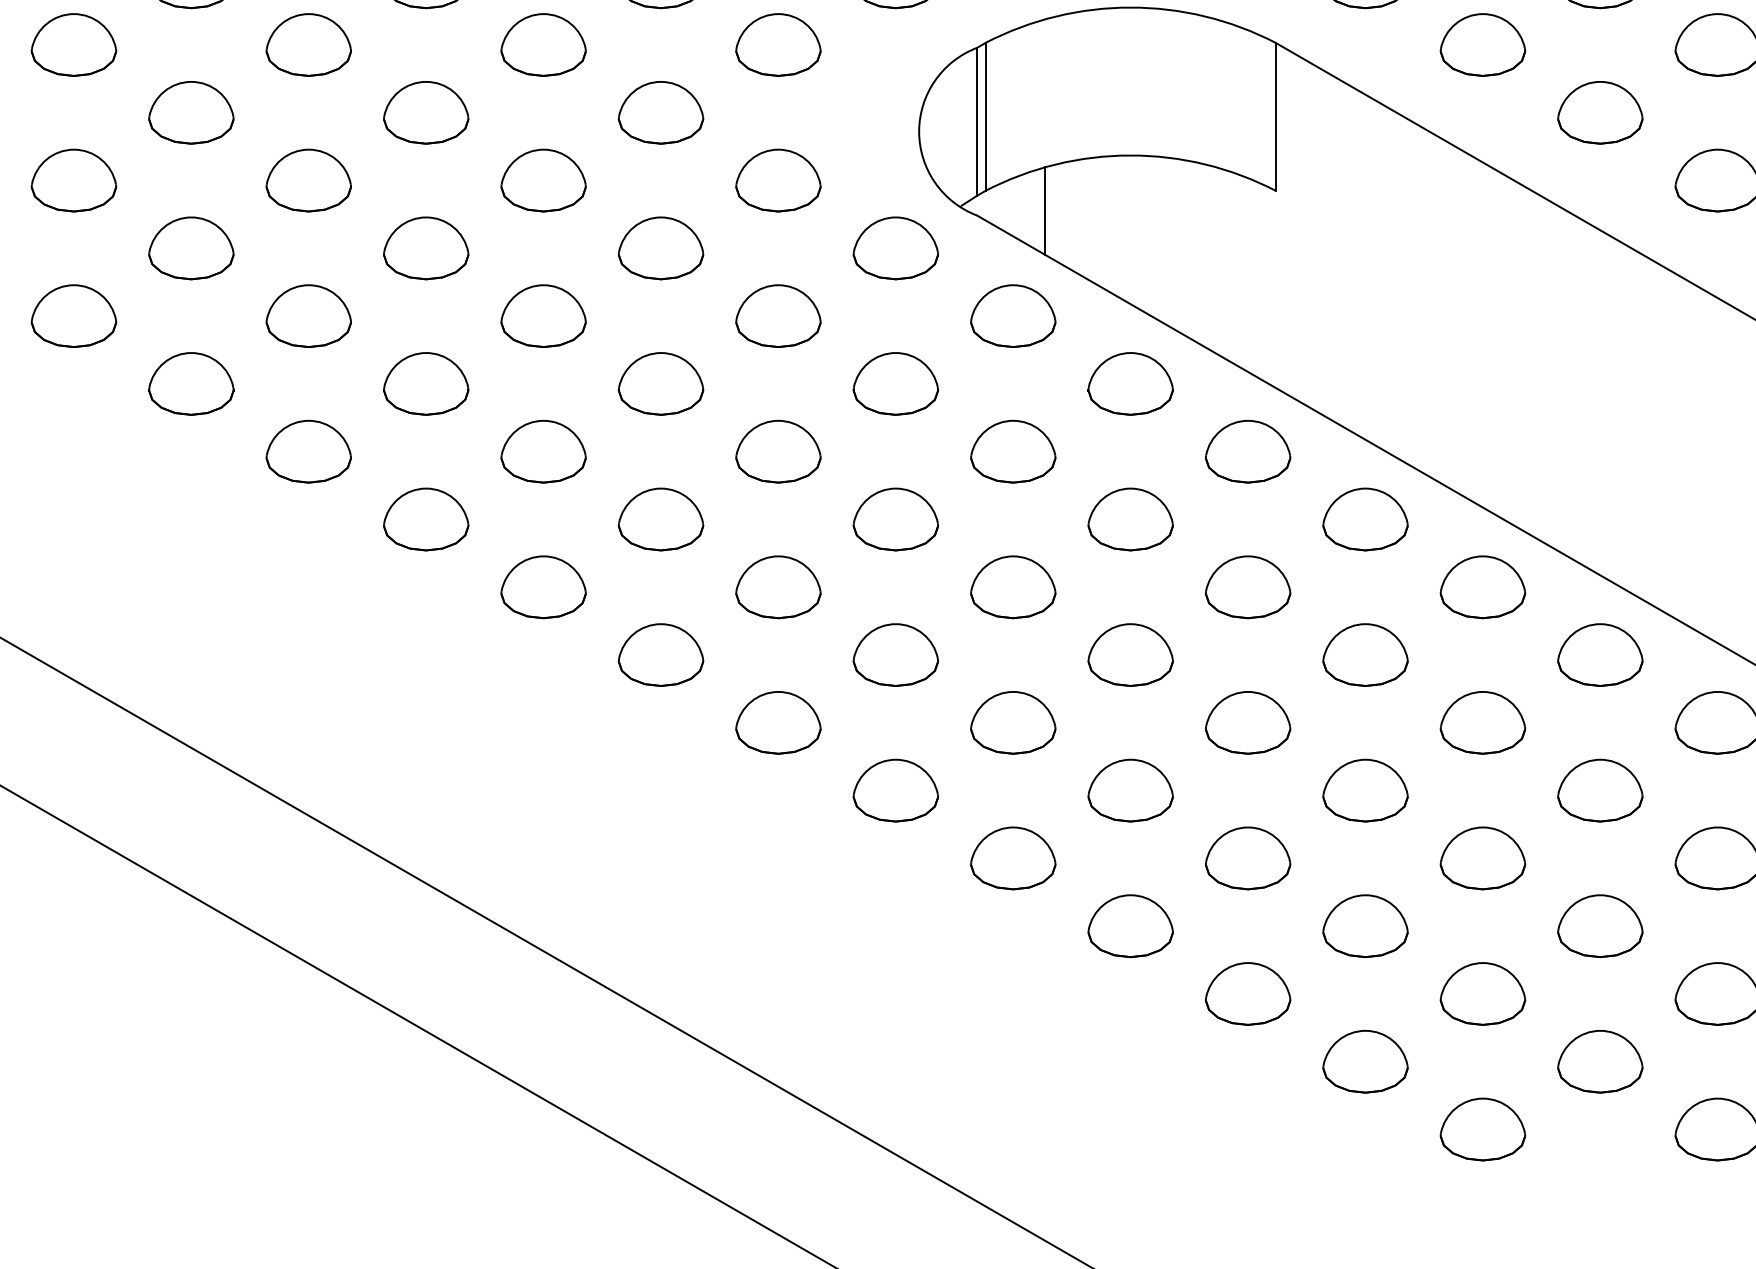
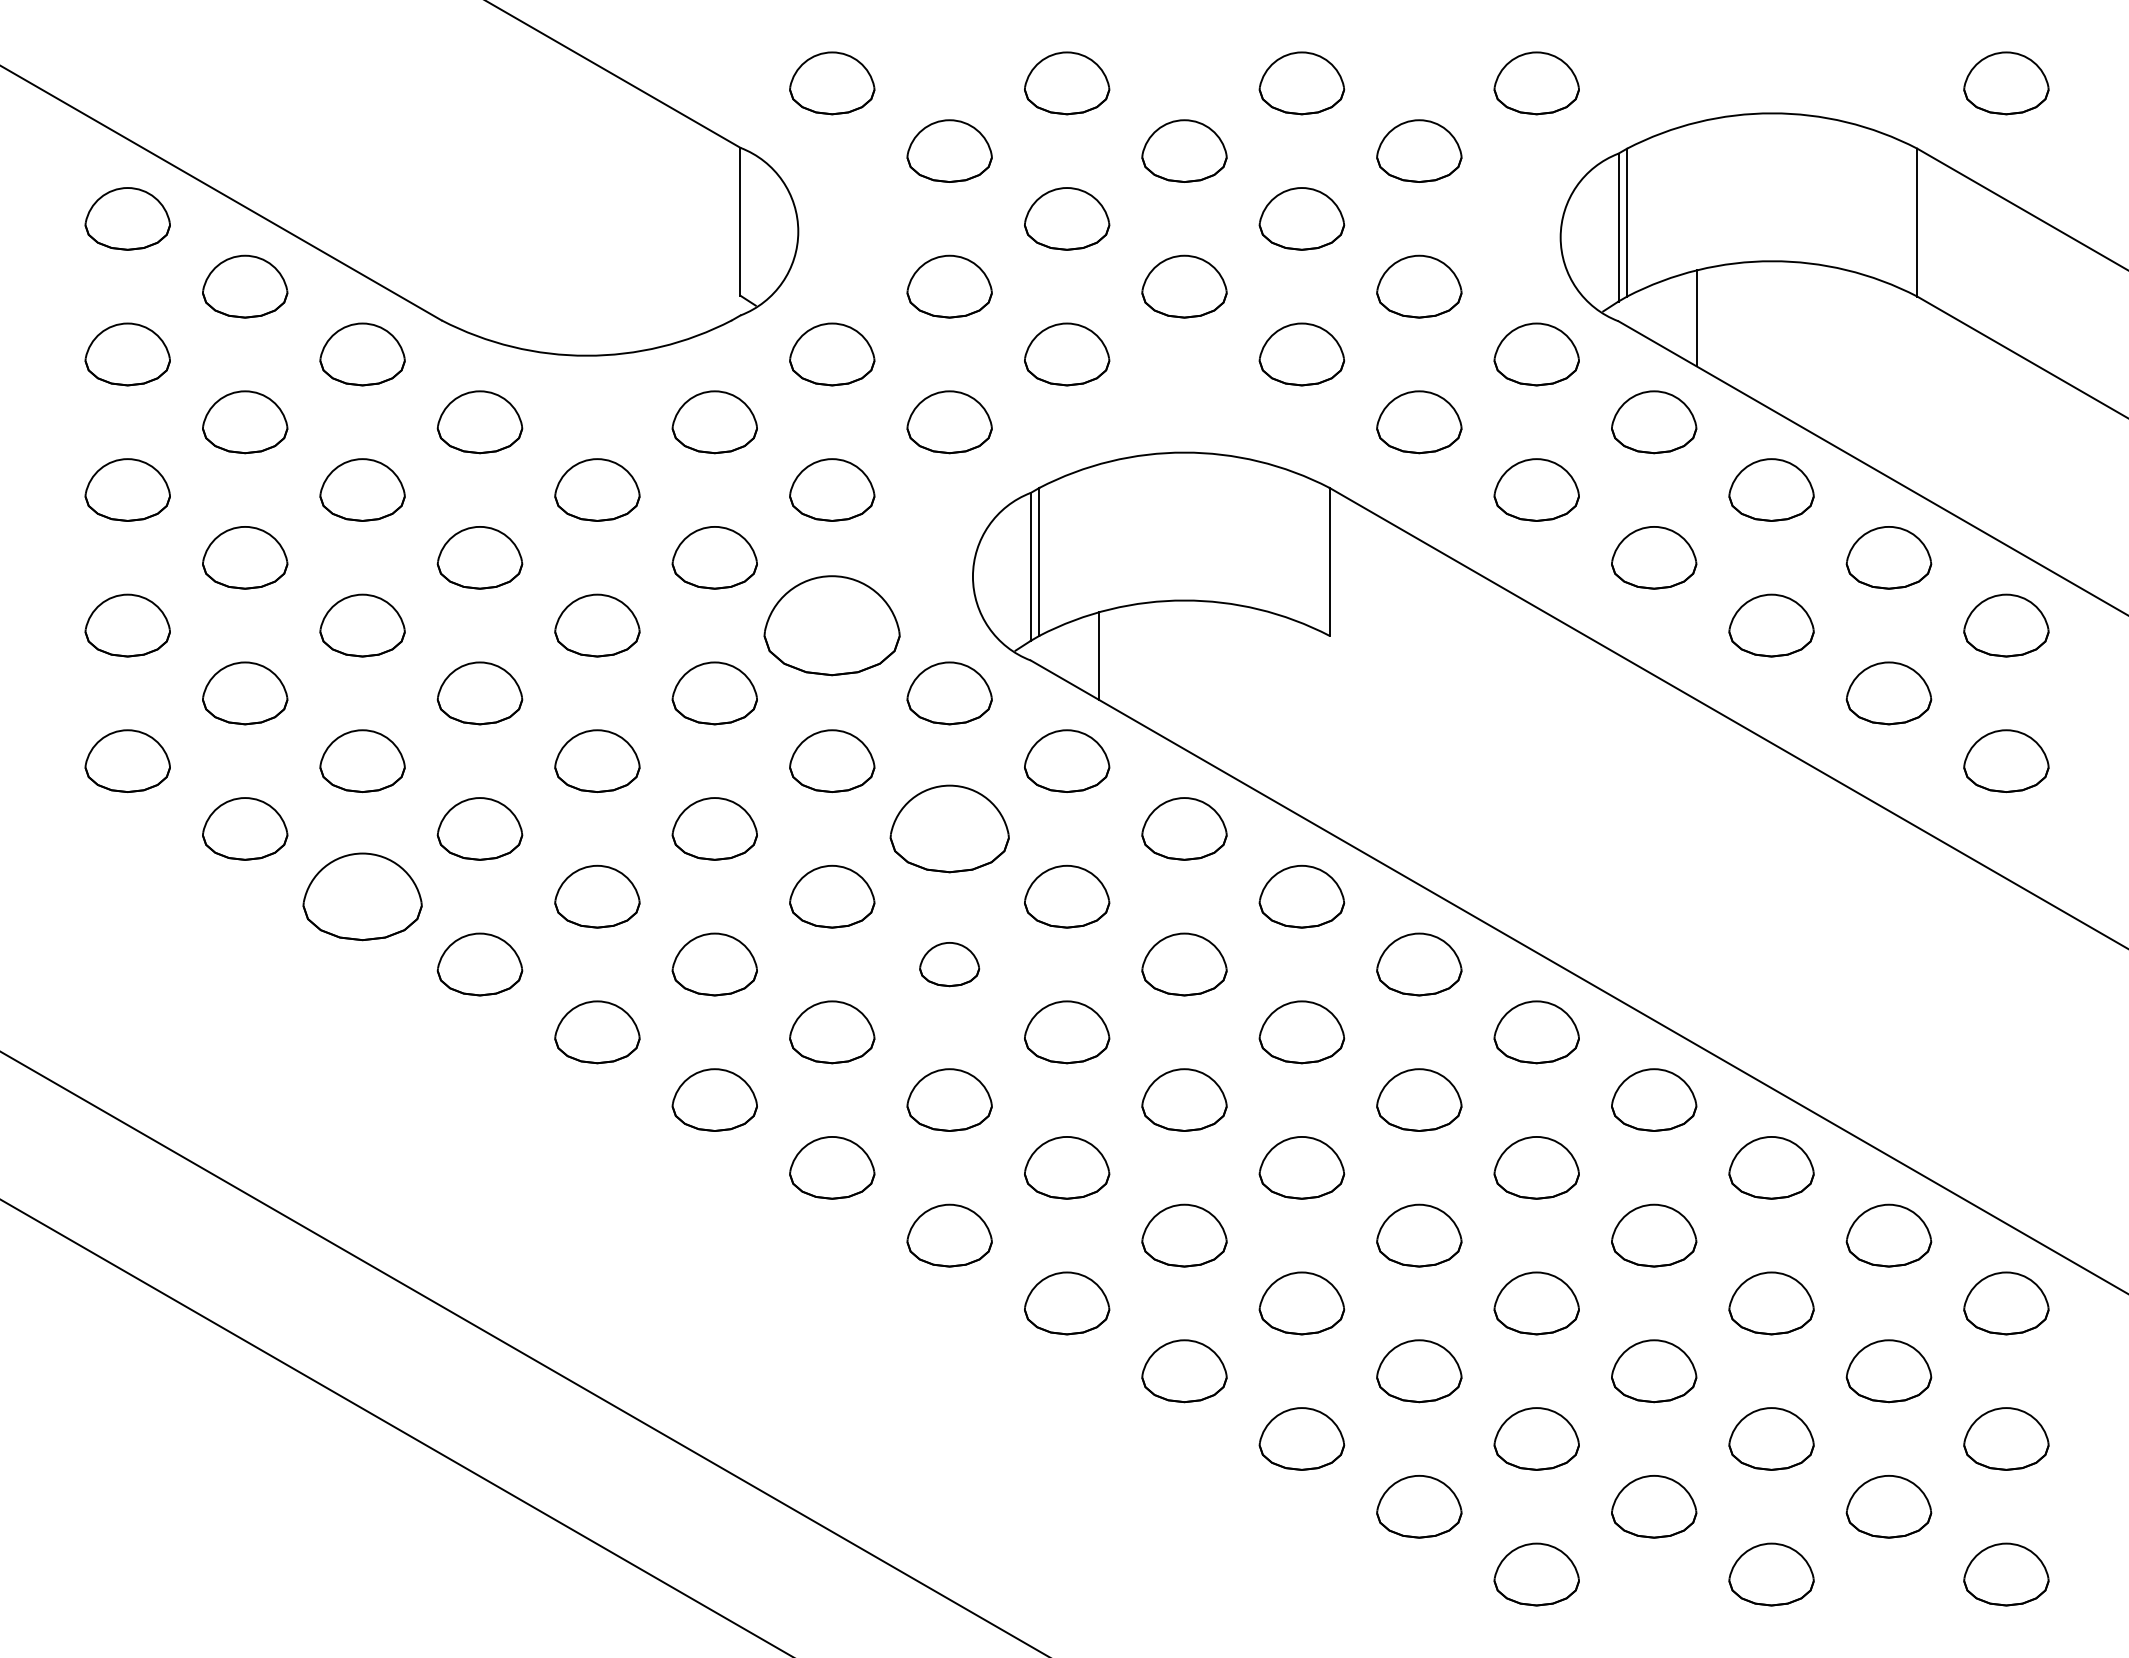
part: (778, 180) -> (832, 625), size x1.6
part: (895, 383) -> (949, 828), size x1.4
part: (308, 451) -> (362, 896), size x1.4
part: (895, 519) -> (949, 964), size x0.7

